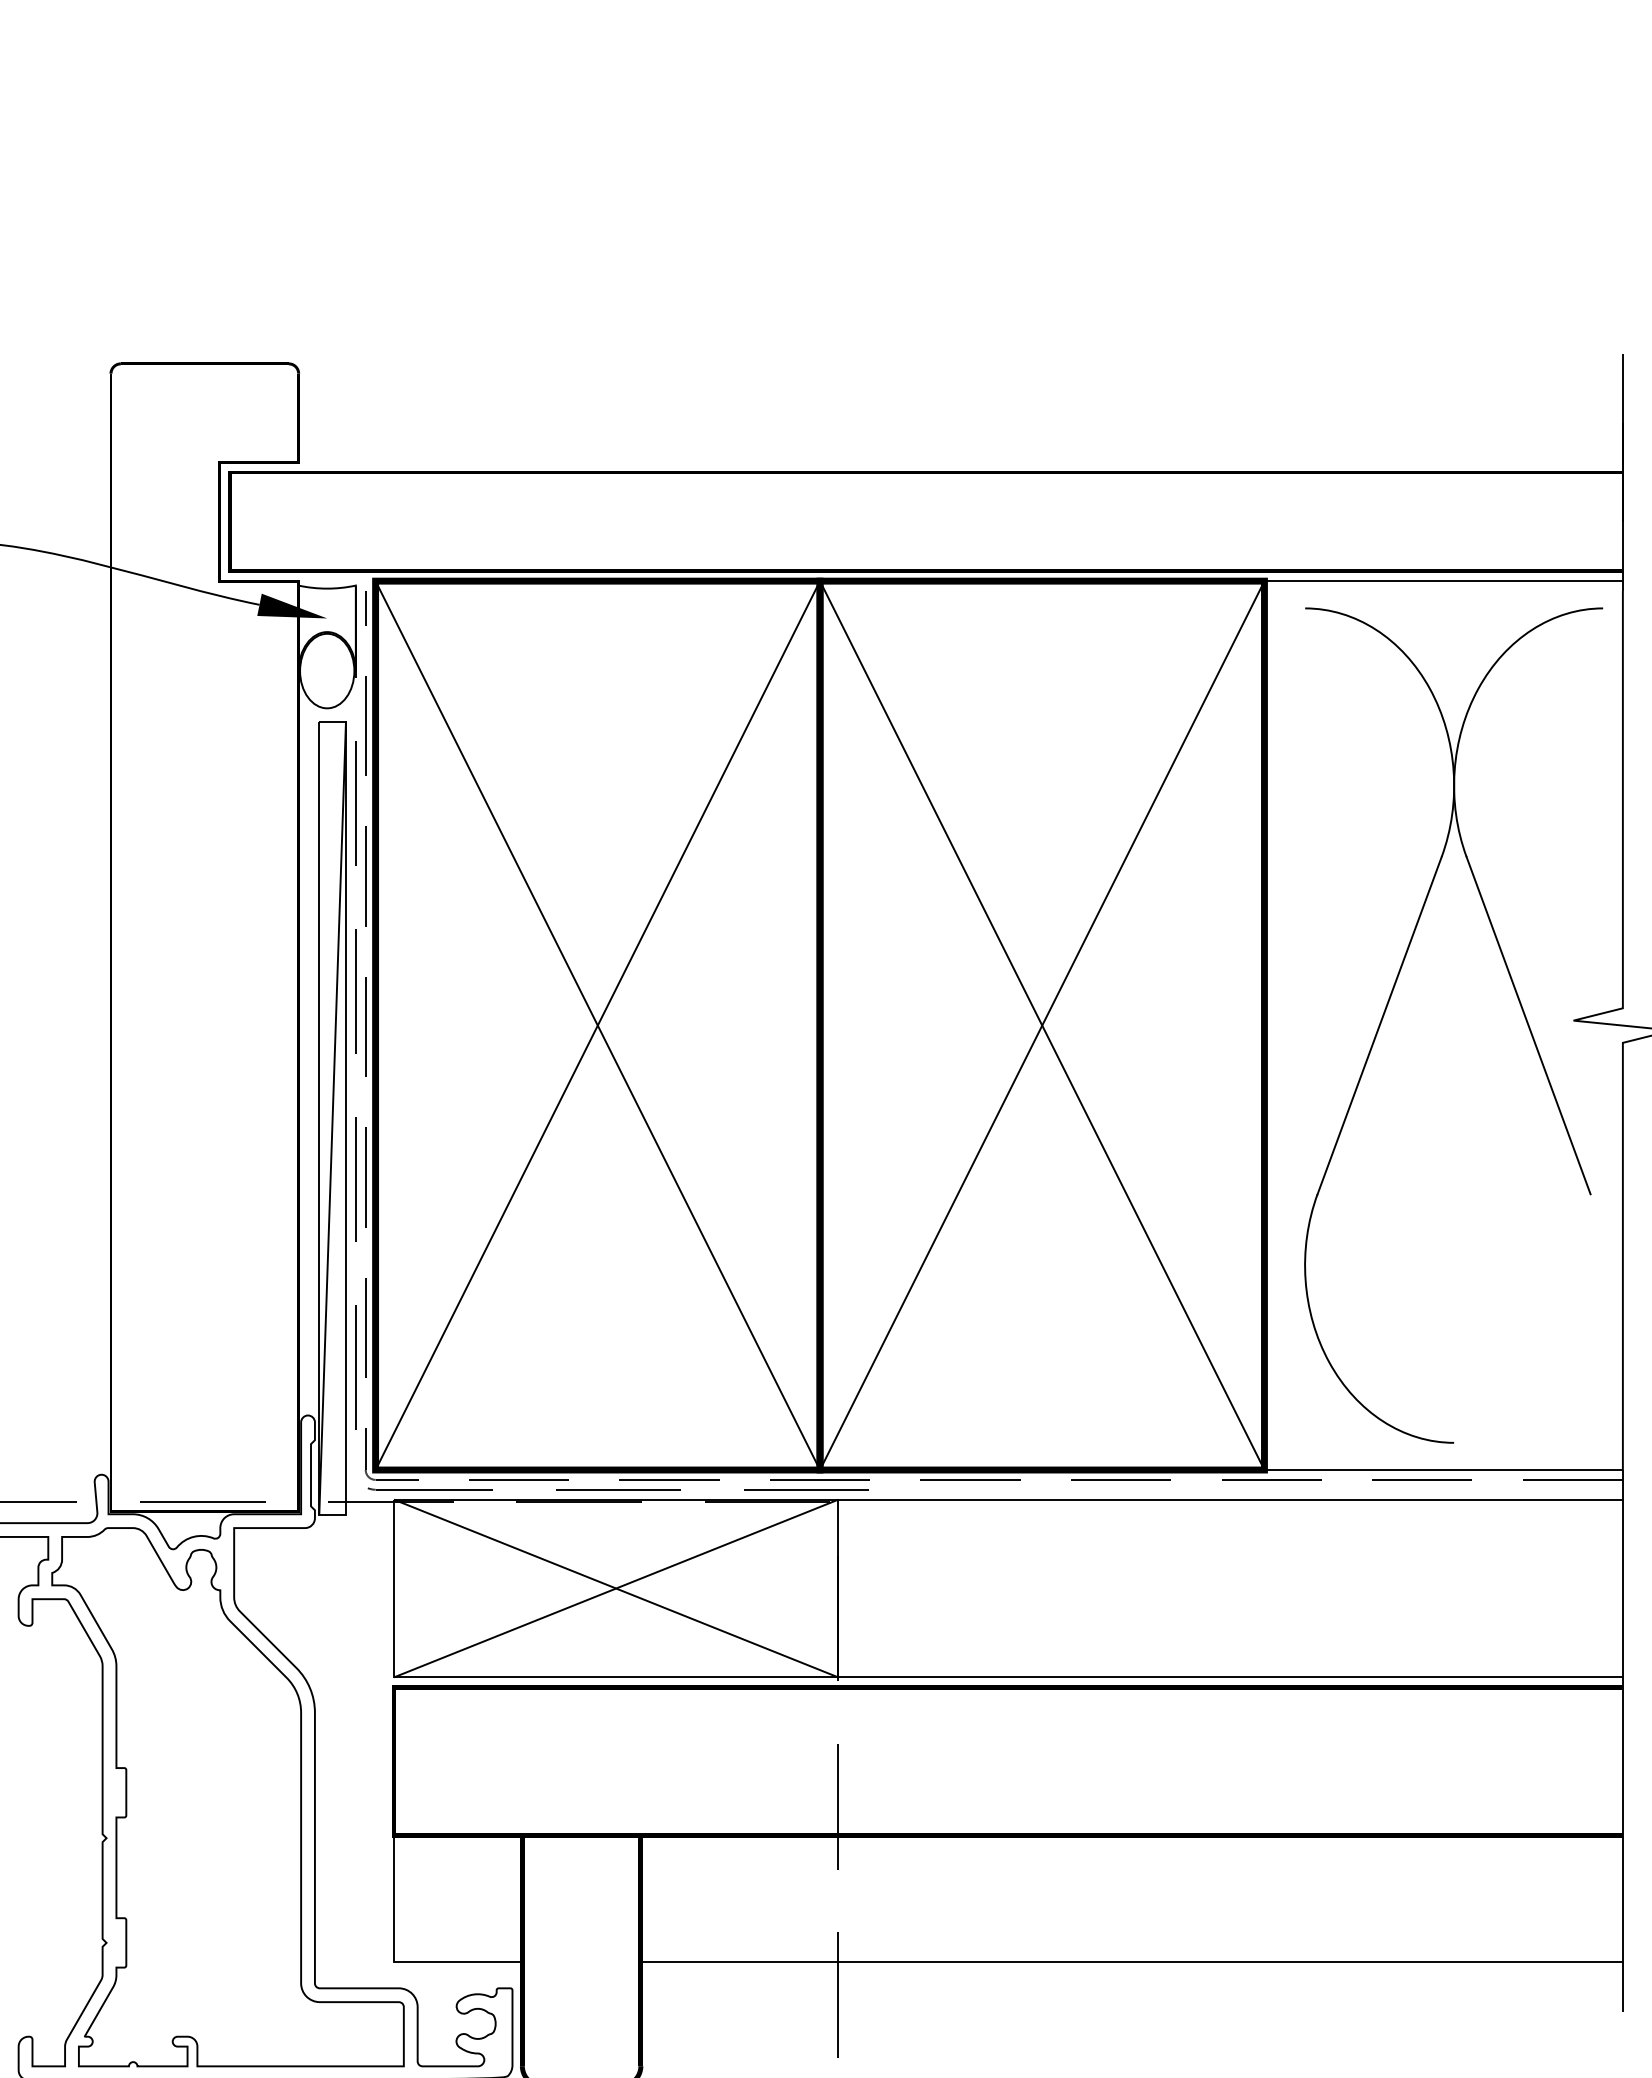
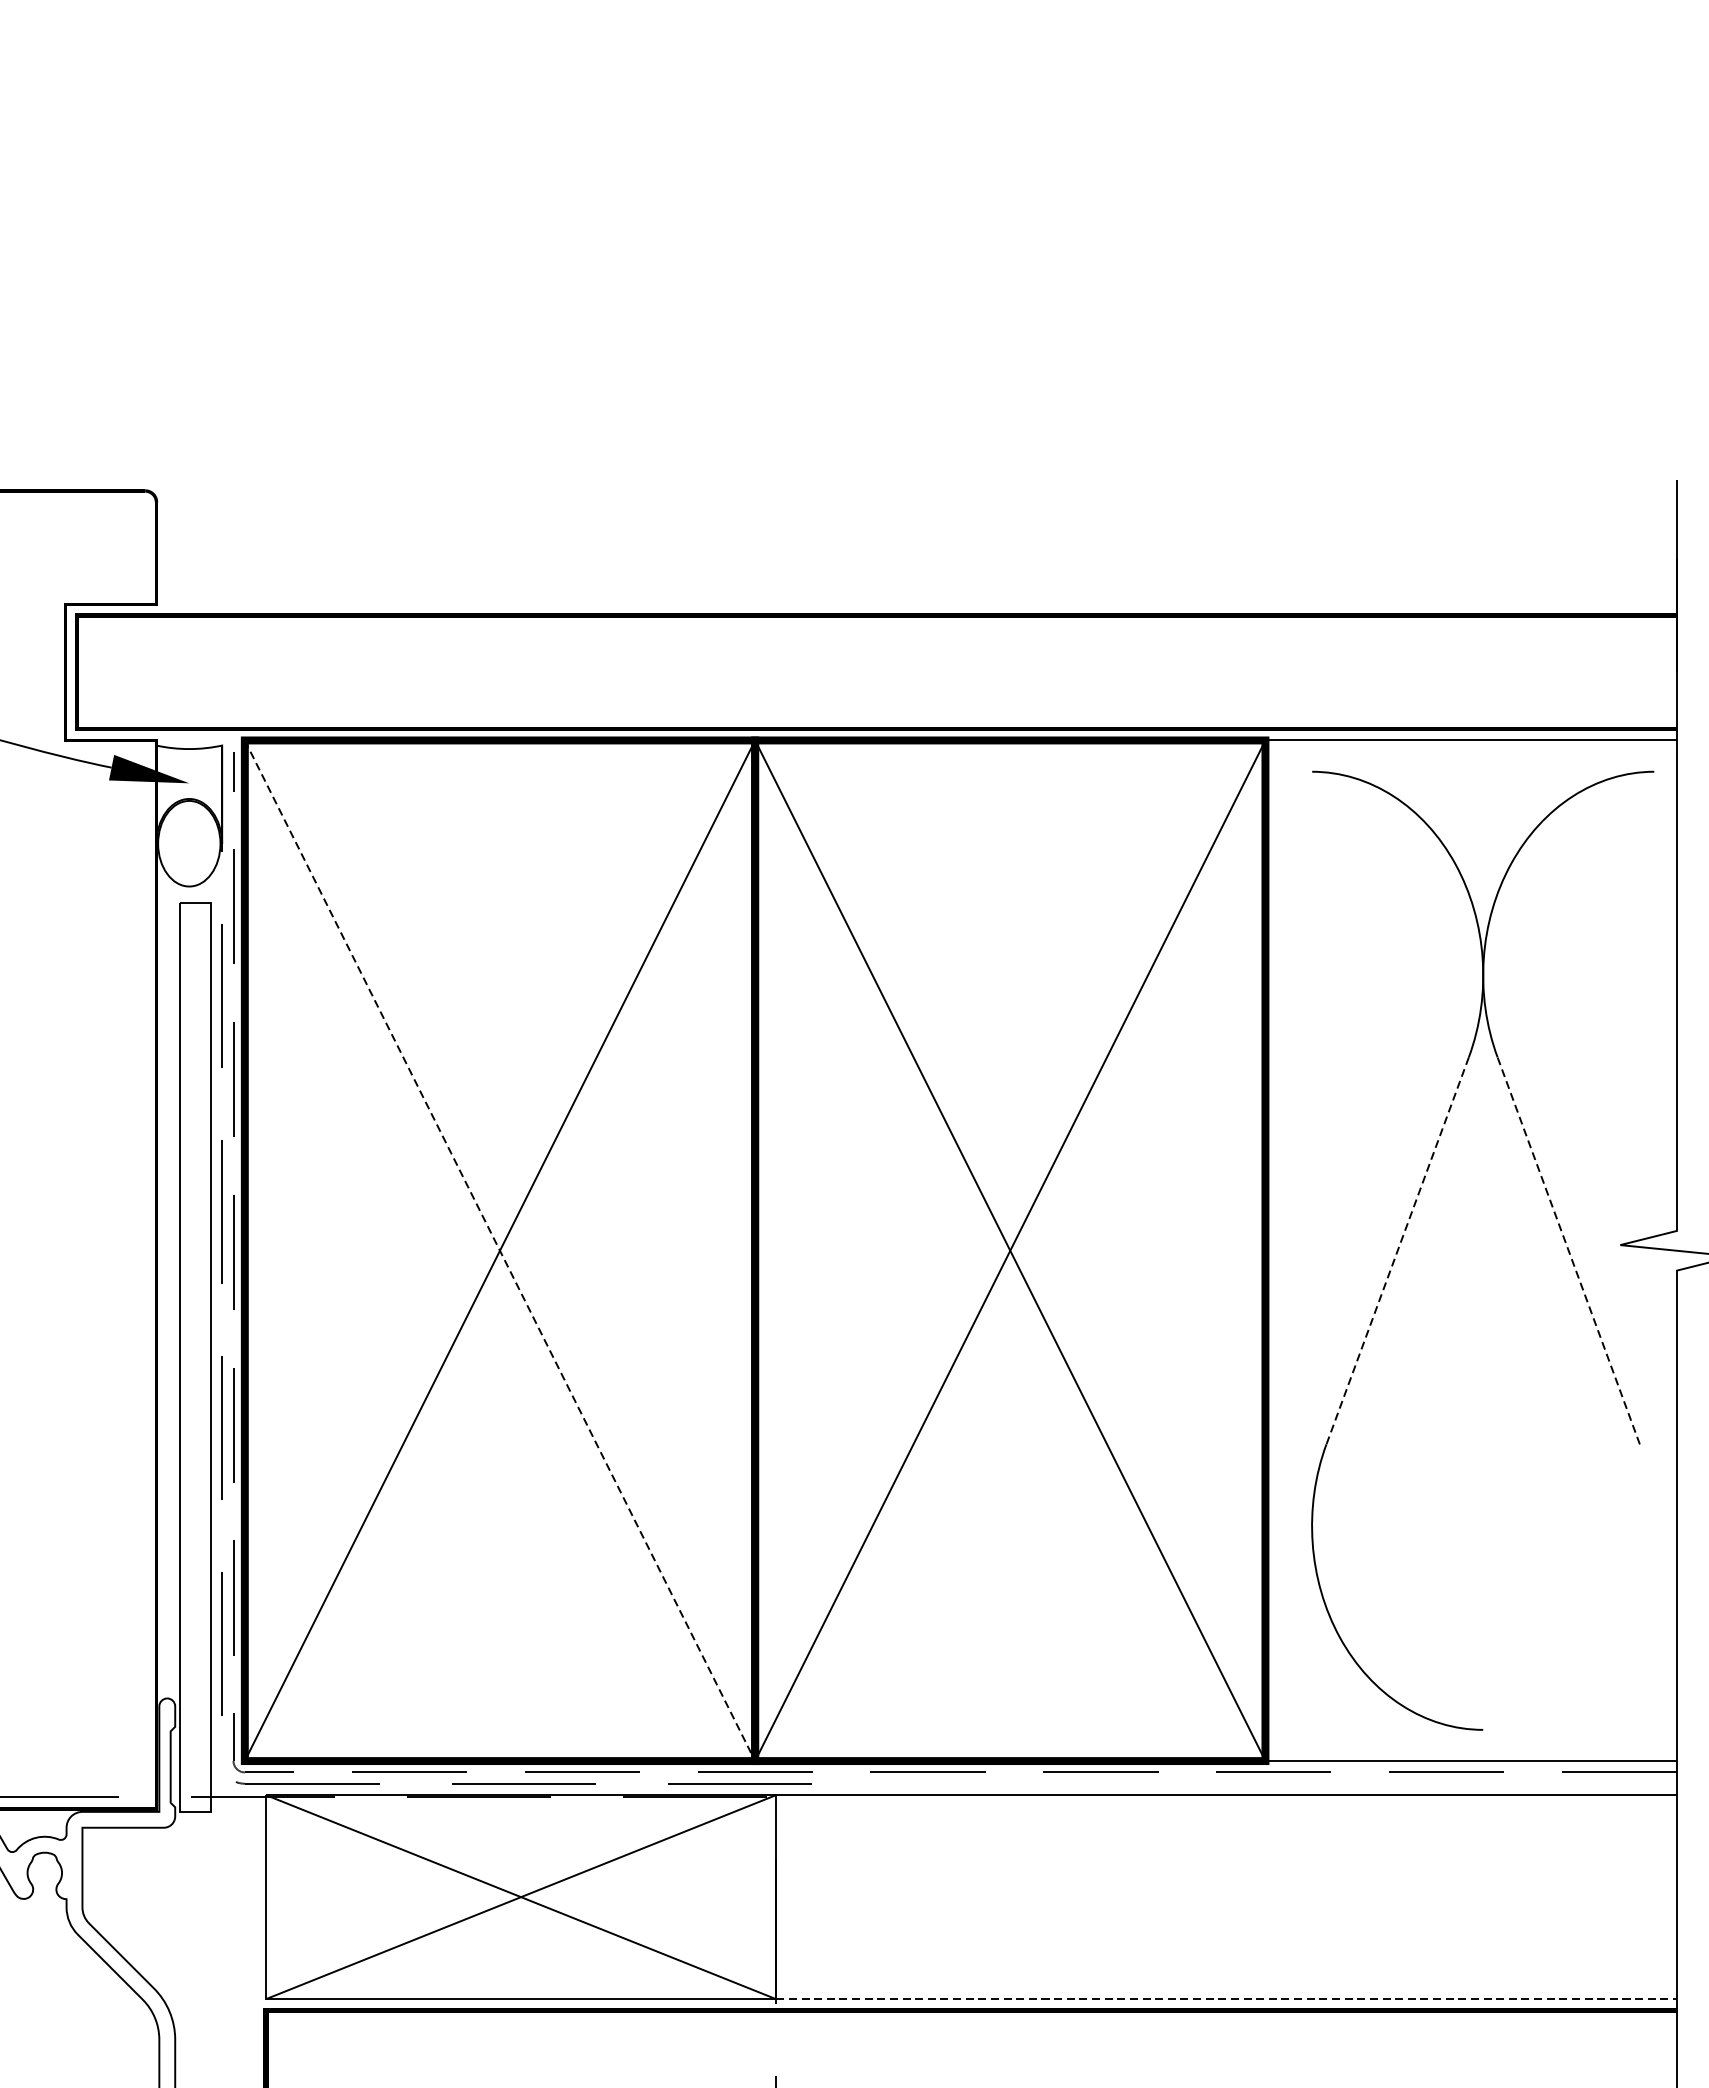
line: (597, 1025) -> (499, 1250), solid -> dashed
line: (1379, 1025) -> (1397, 1250), solid -> dashed
line: (1528, 1025) -> (1568, 1250), solid -> dashed
line: (332, 1118) -> (195, 1357), removed
line: (1231, 1677) -> (1227, 1999), solid -> dashed

